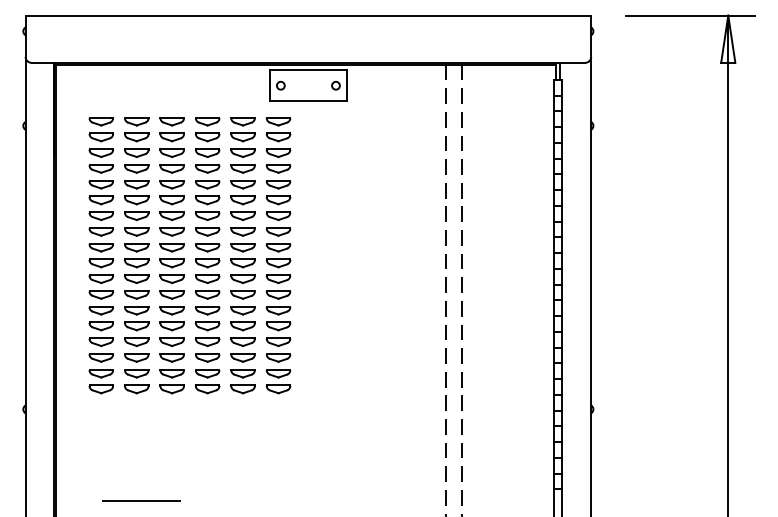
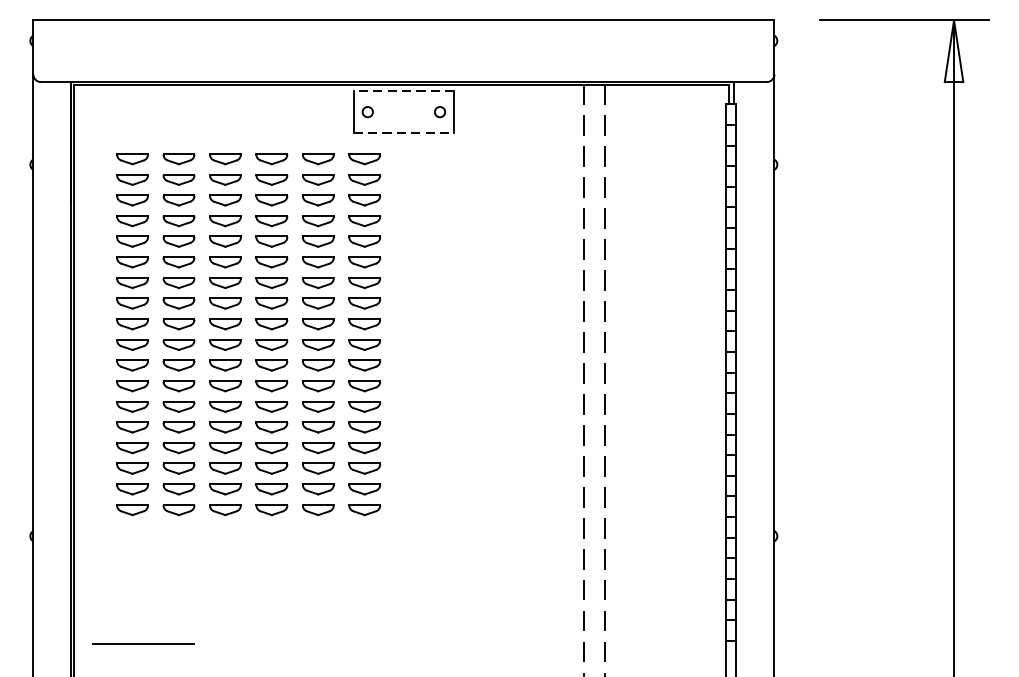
line: (307, 69) -> (402, 90), solid -> dashed
line: (308, 101) -> (404, 132), solid -> dashed
line: (141, 500) -> (143, 642), moved

